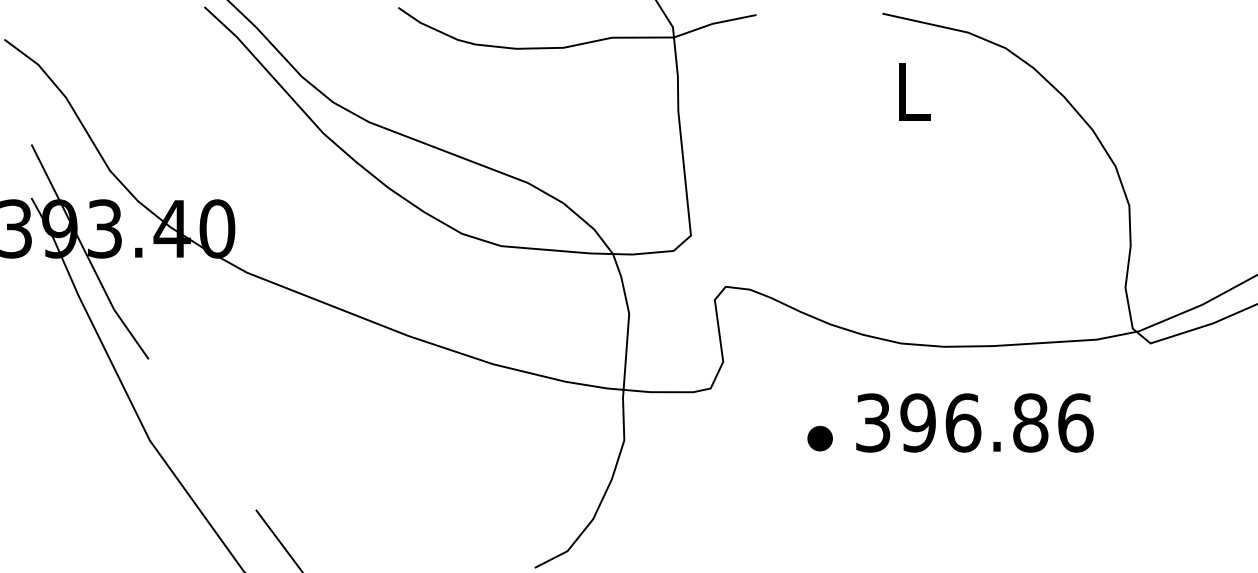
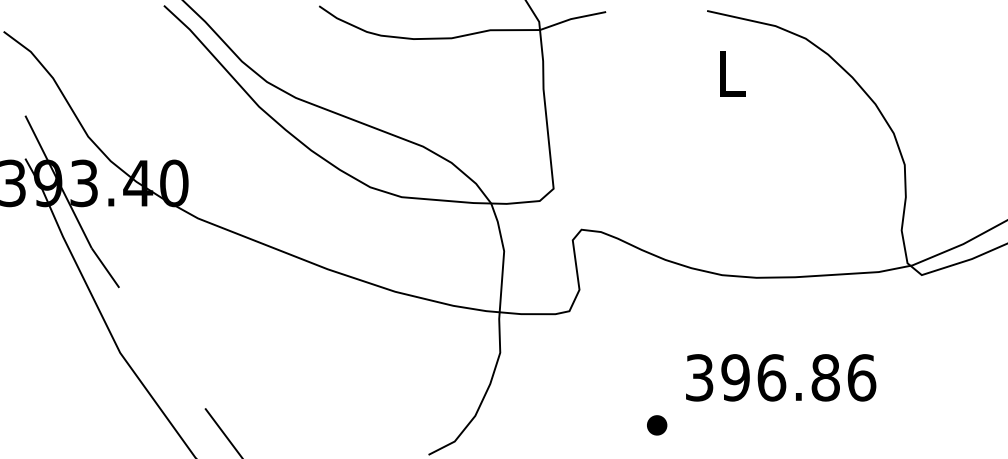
text: (975, 422) -> (781, 377), moved
part: (820, 438) -> (657, 425), moved

